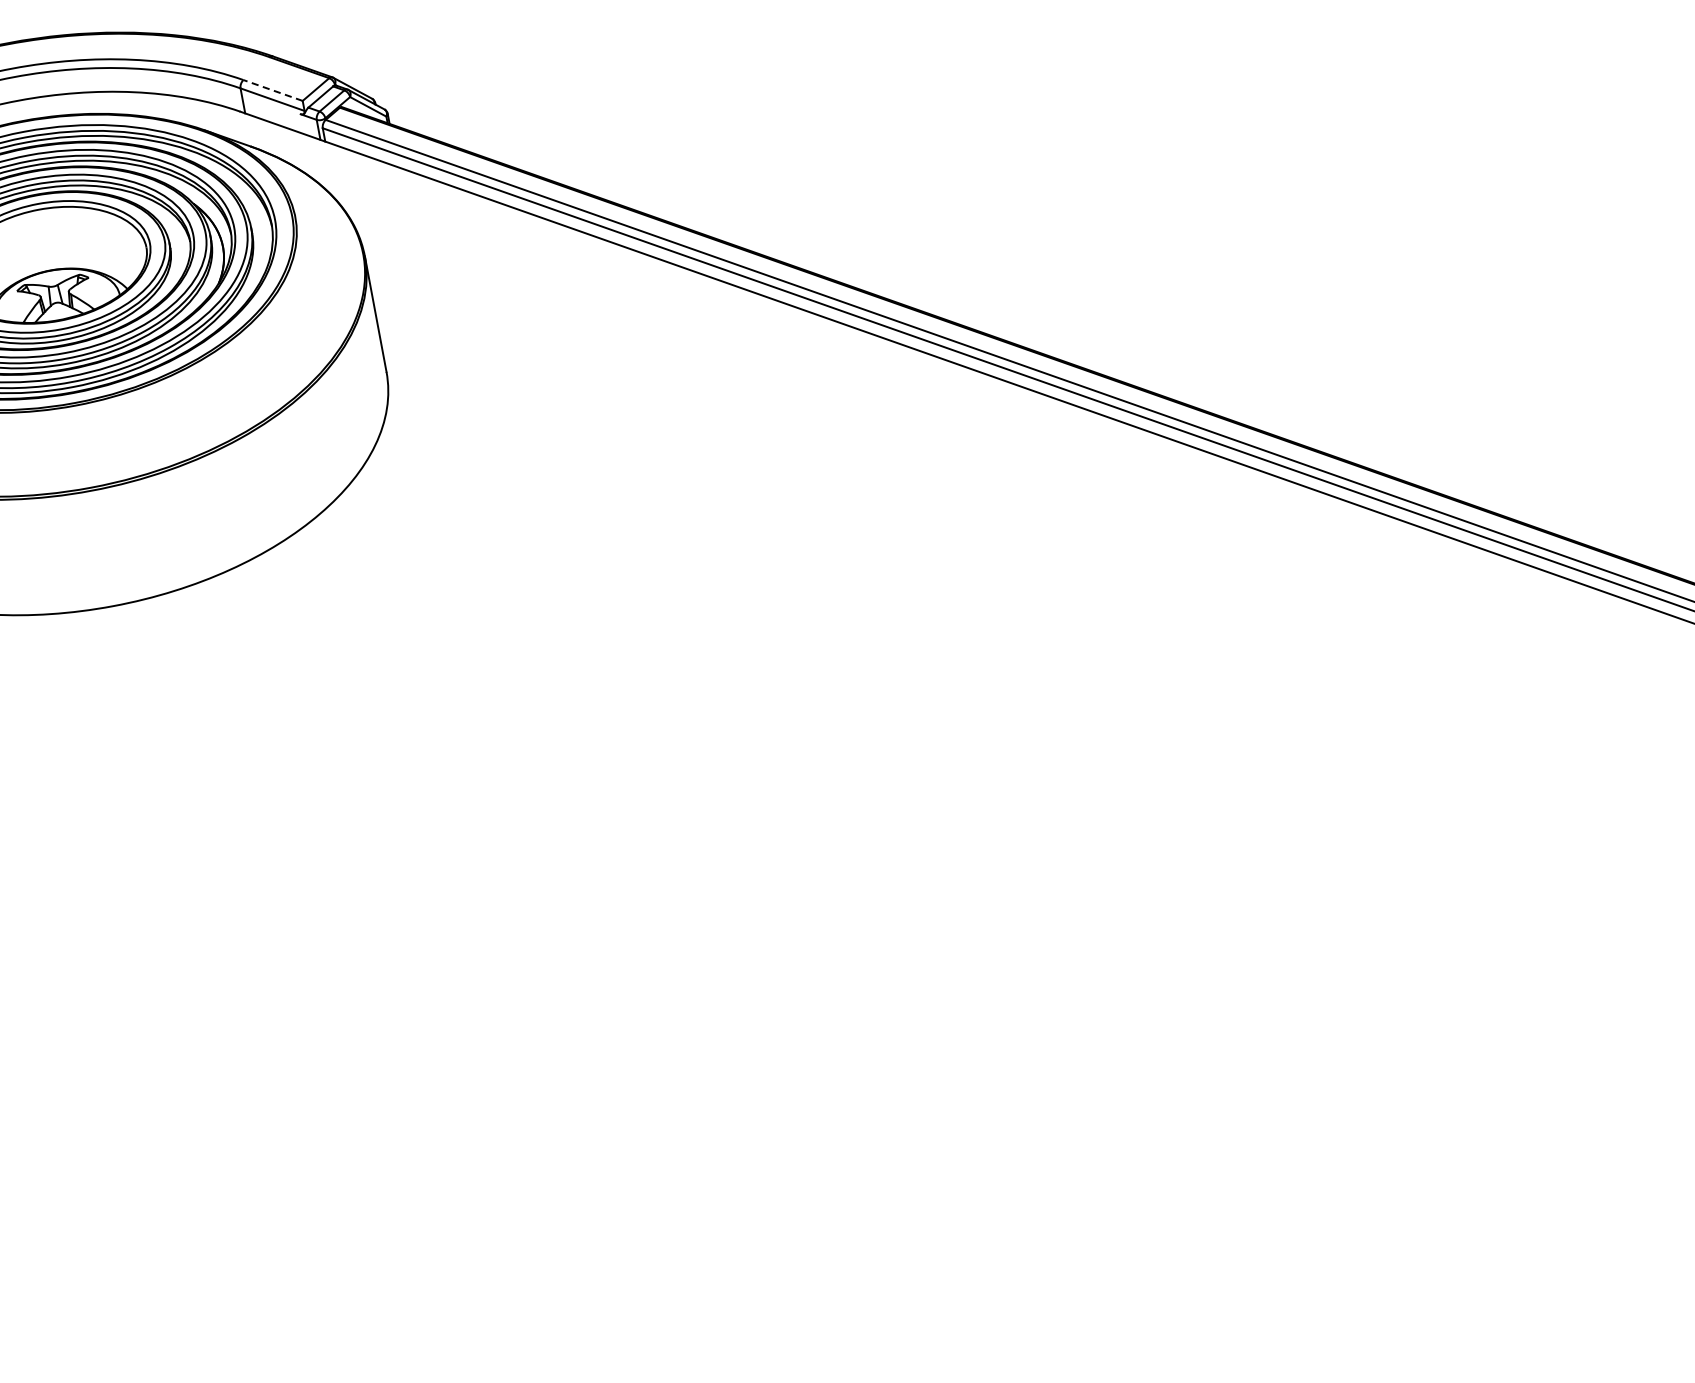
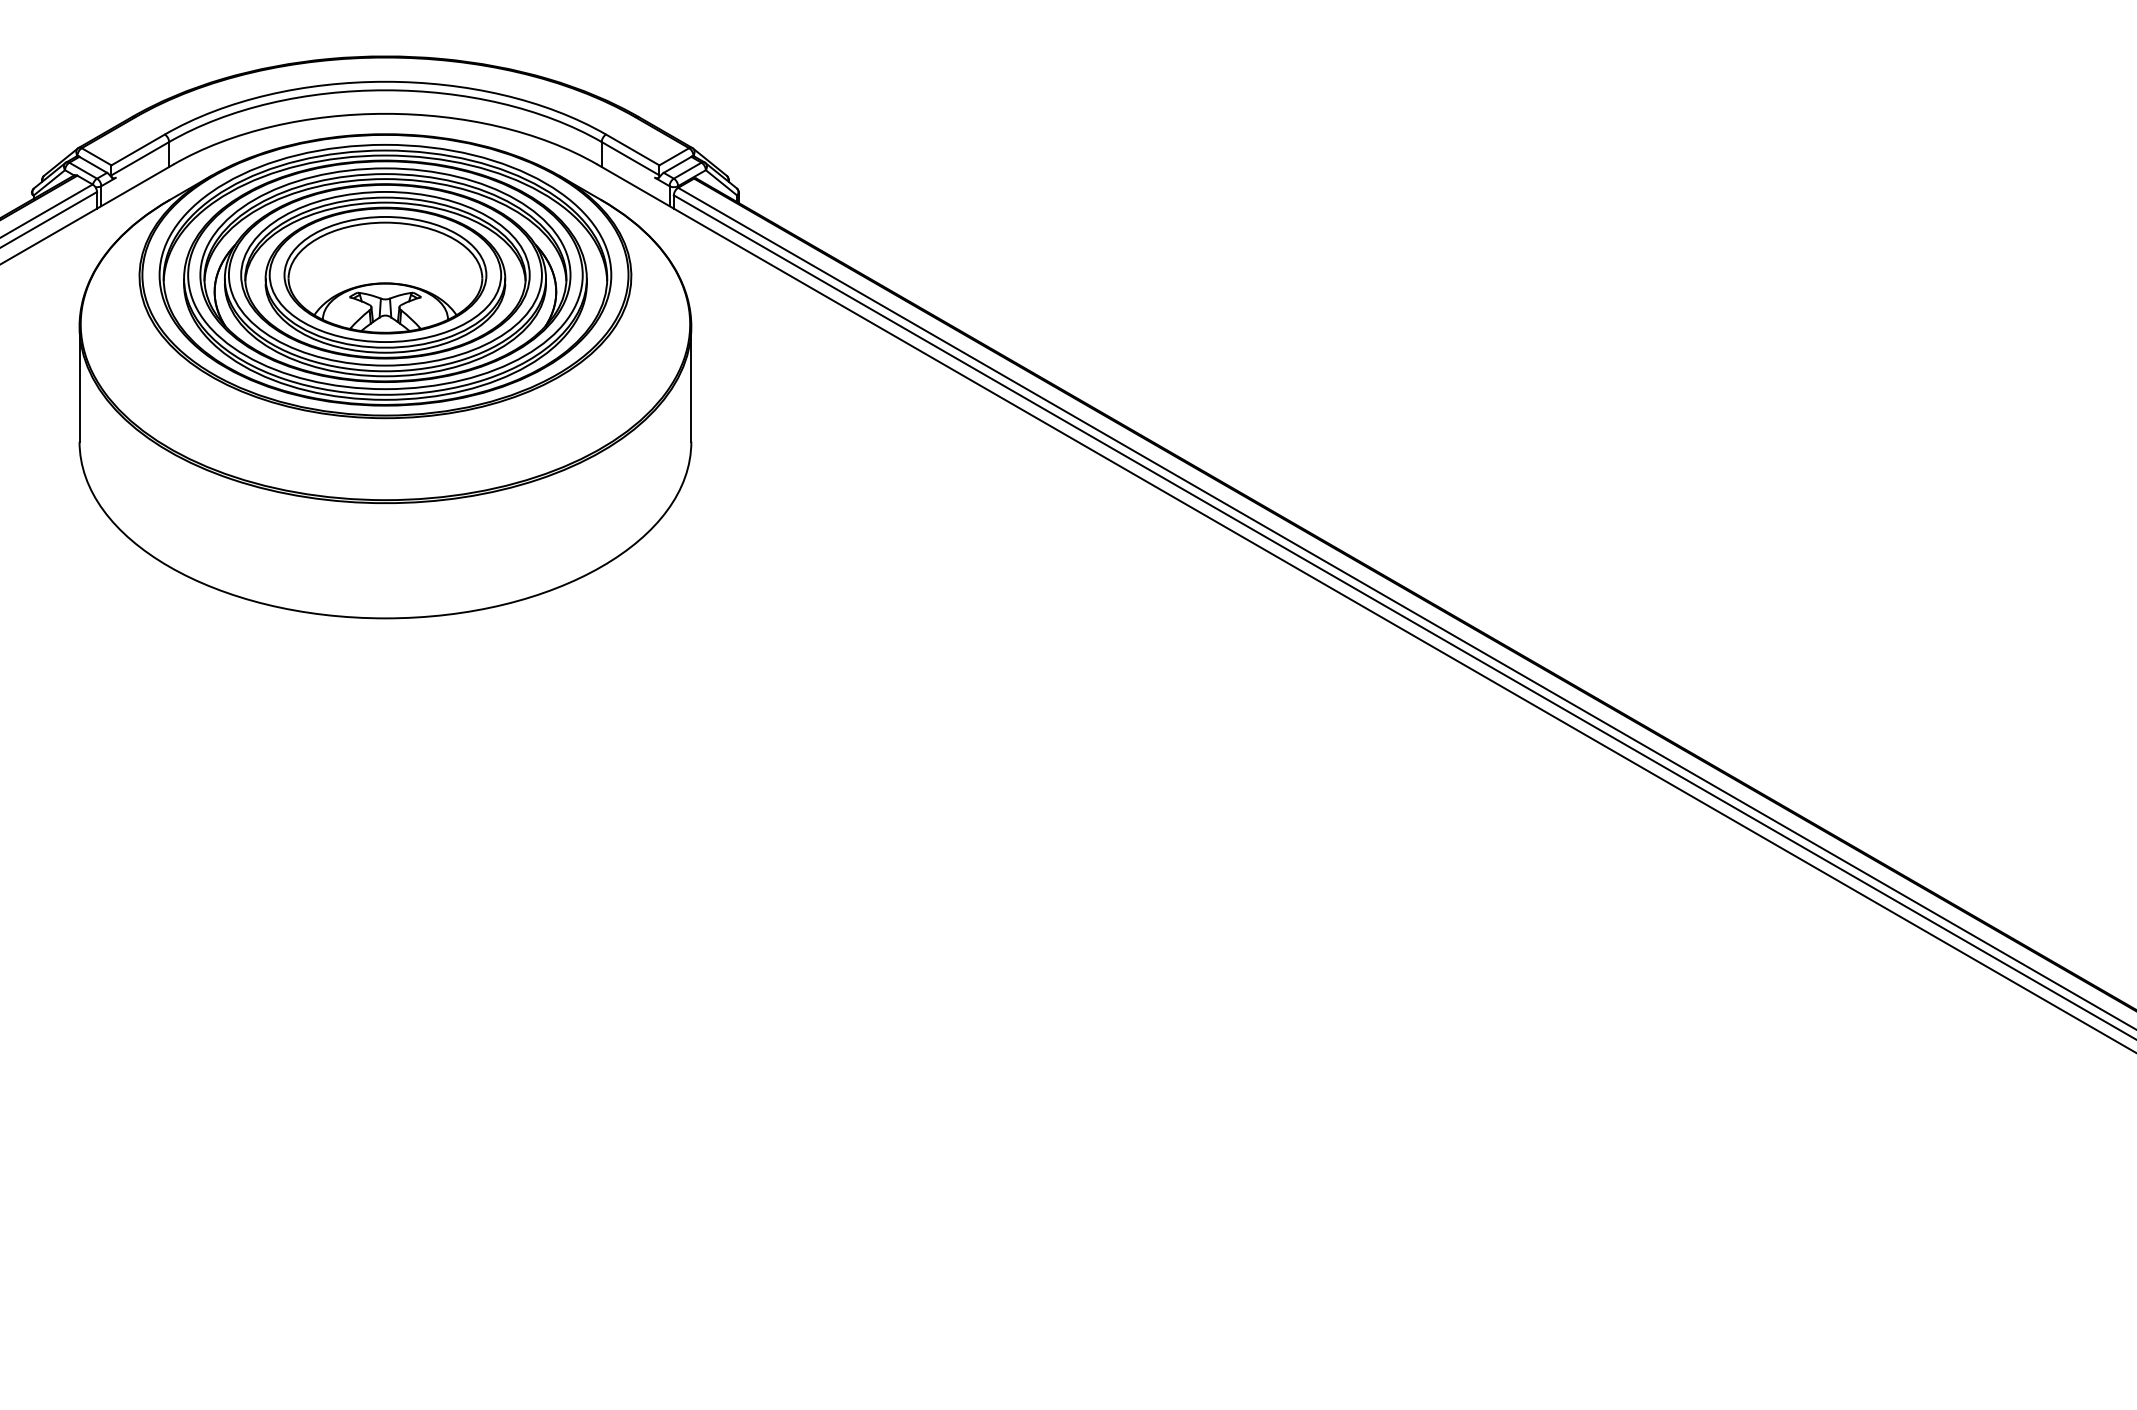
line: (272, 90) -> (632, 149), dashed -> solid

